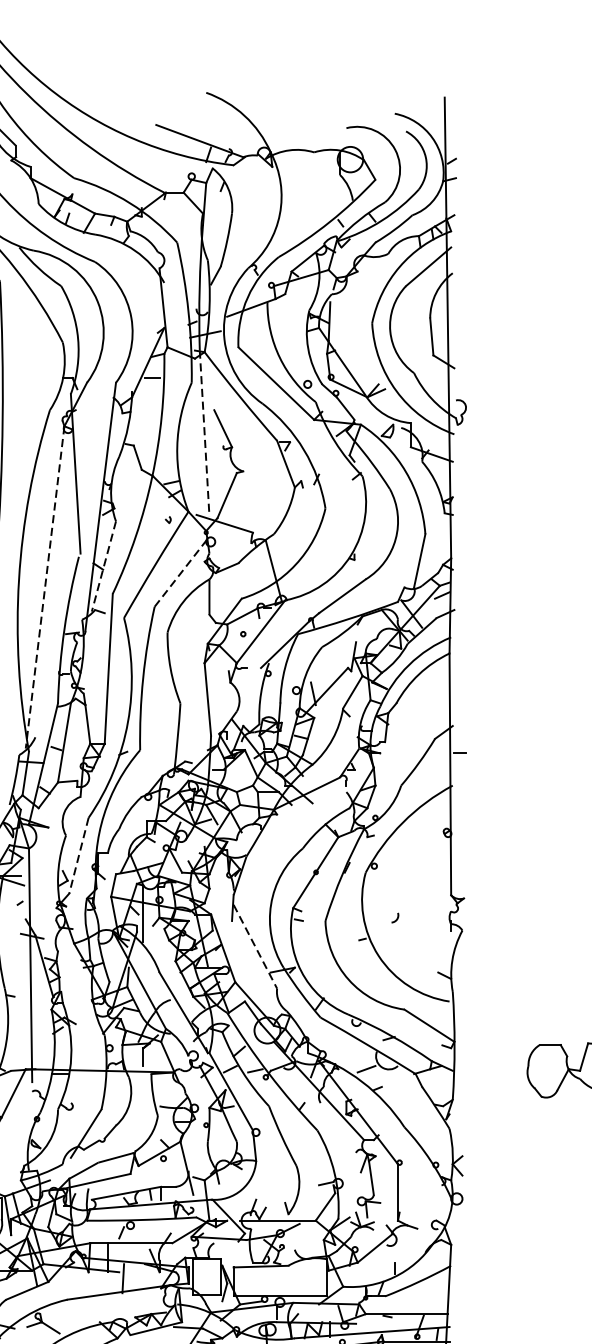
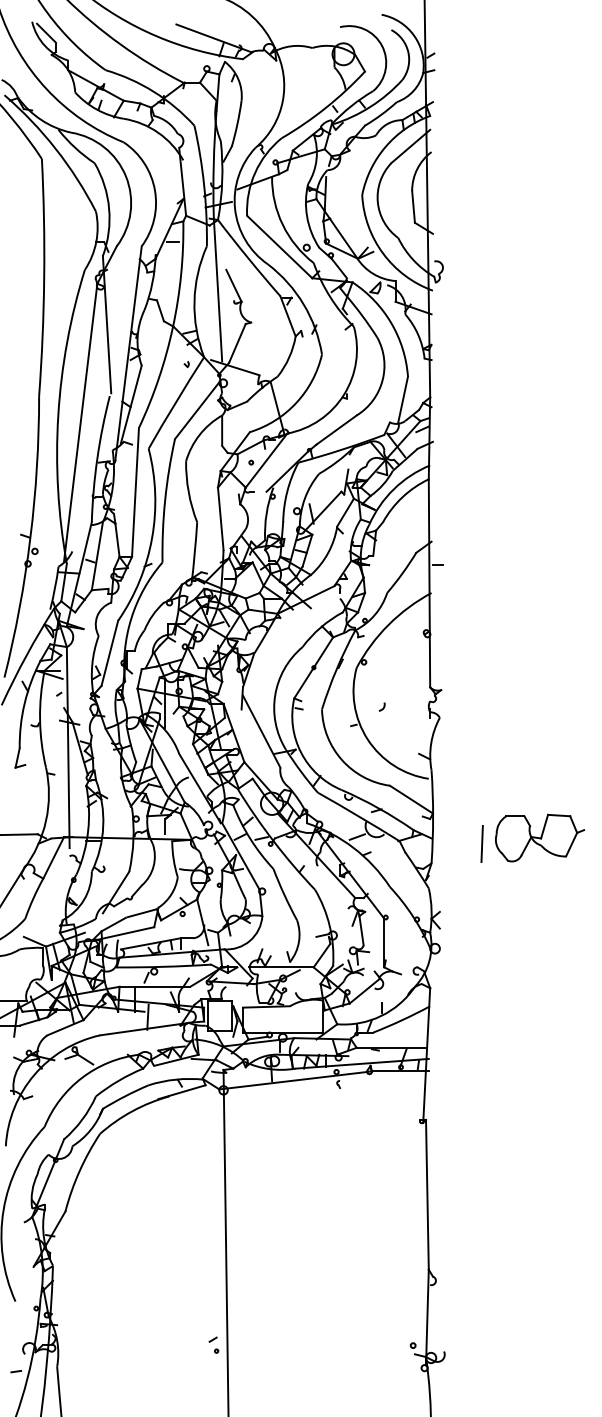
line: (205, 434) -> (218, 290), dashed -> solid
line: (104, 566) -> (131, 404), dashed -> solid
line: (180, 573) -> (197, 410), dashed -> solid
line: (44, 587) -> (80, 422), dashed -> solid
line: (78, 855) -> (109, 653), dashed -> solid
line: (255, 946) -> (261, 731), dashed -> solid
line: (510, 1076) -> (481, 843), added

